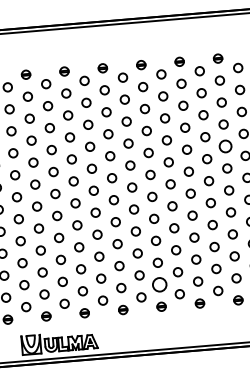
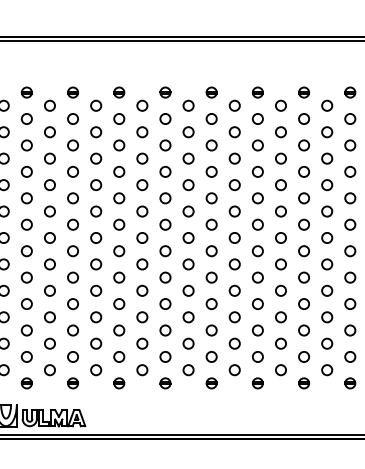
circle: (225, 146) -> (257, 198), size x0.71
circle: (159, 284) -> (165, 356), size x0.62

